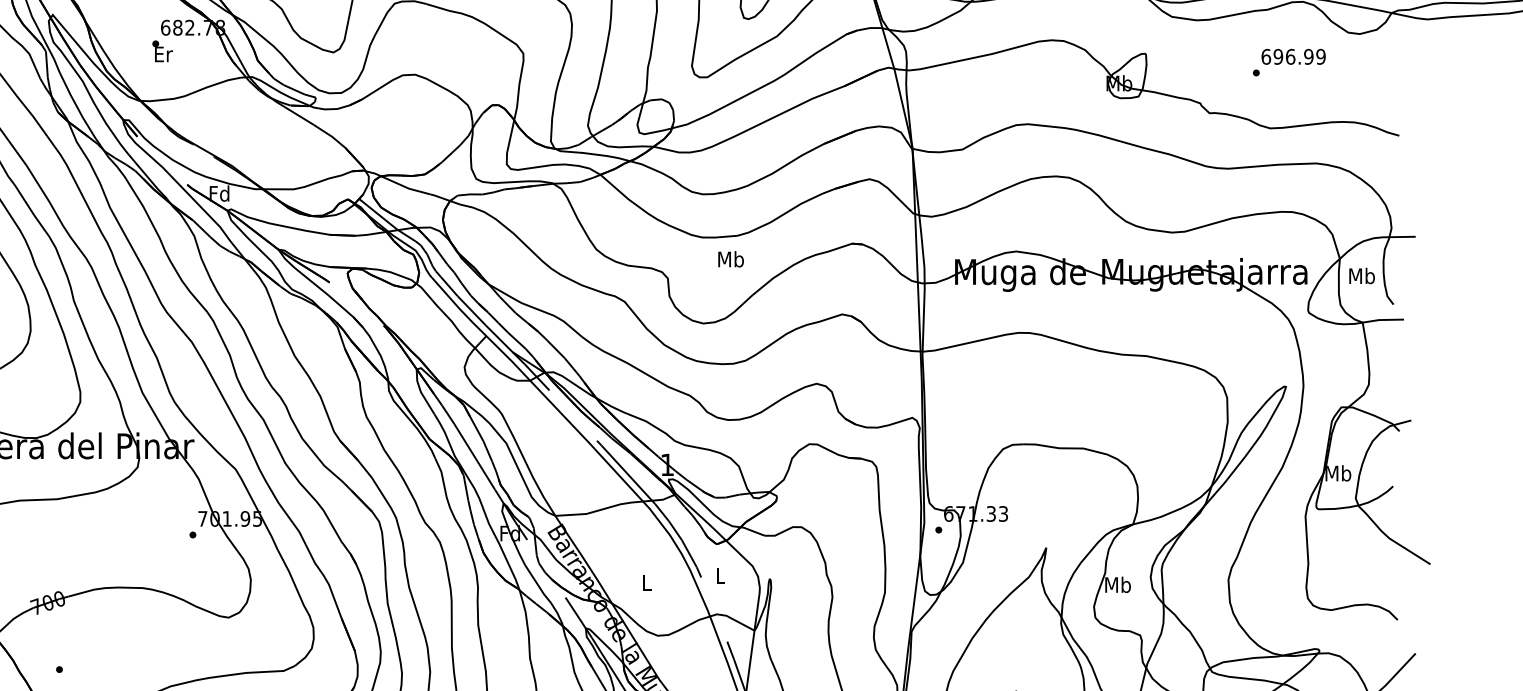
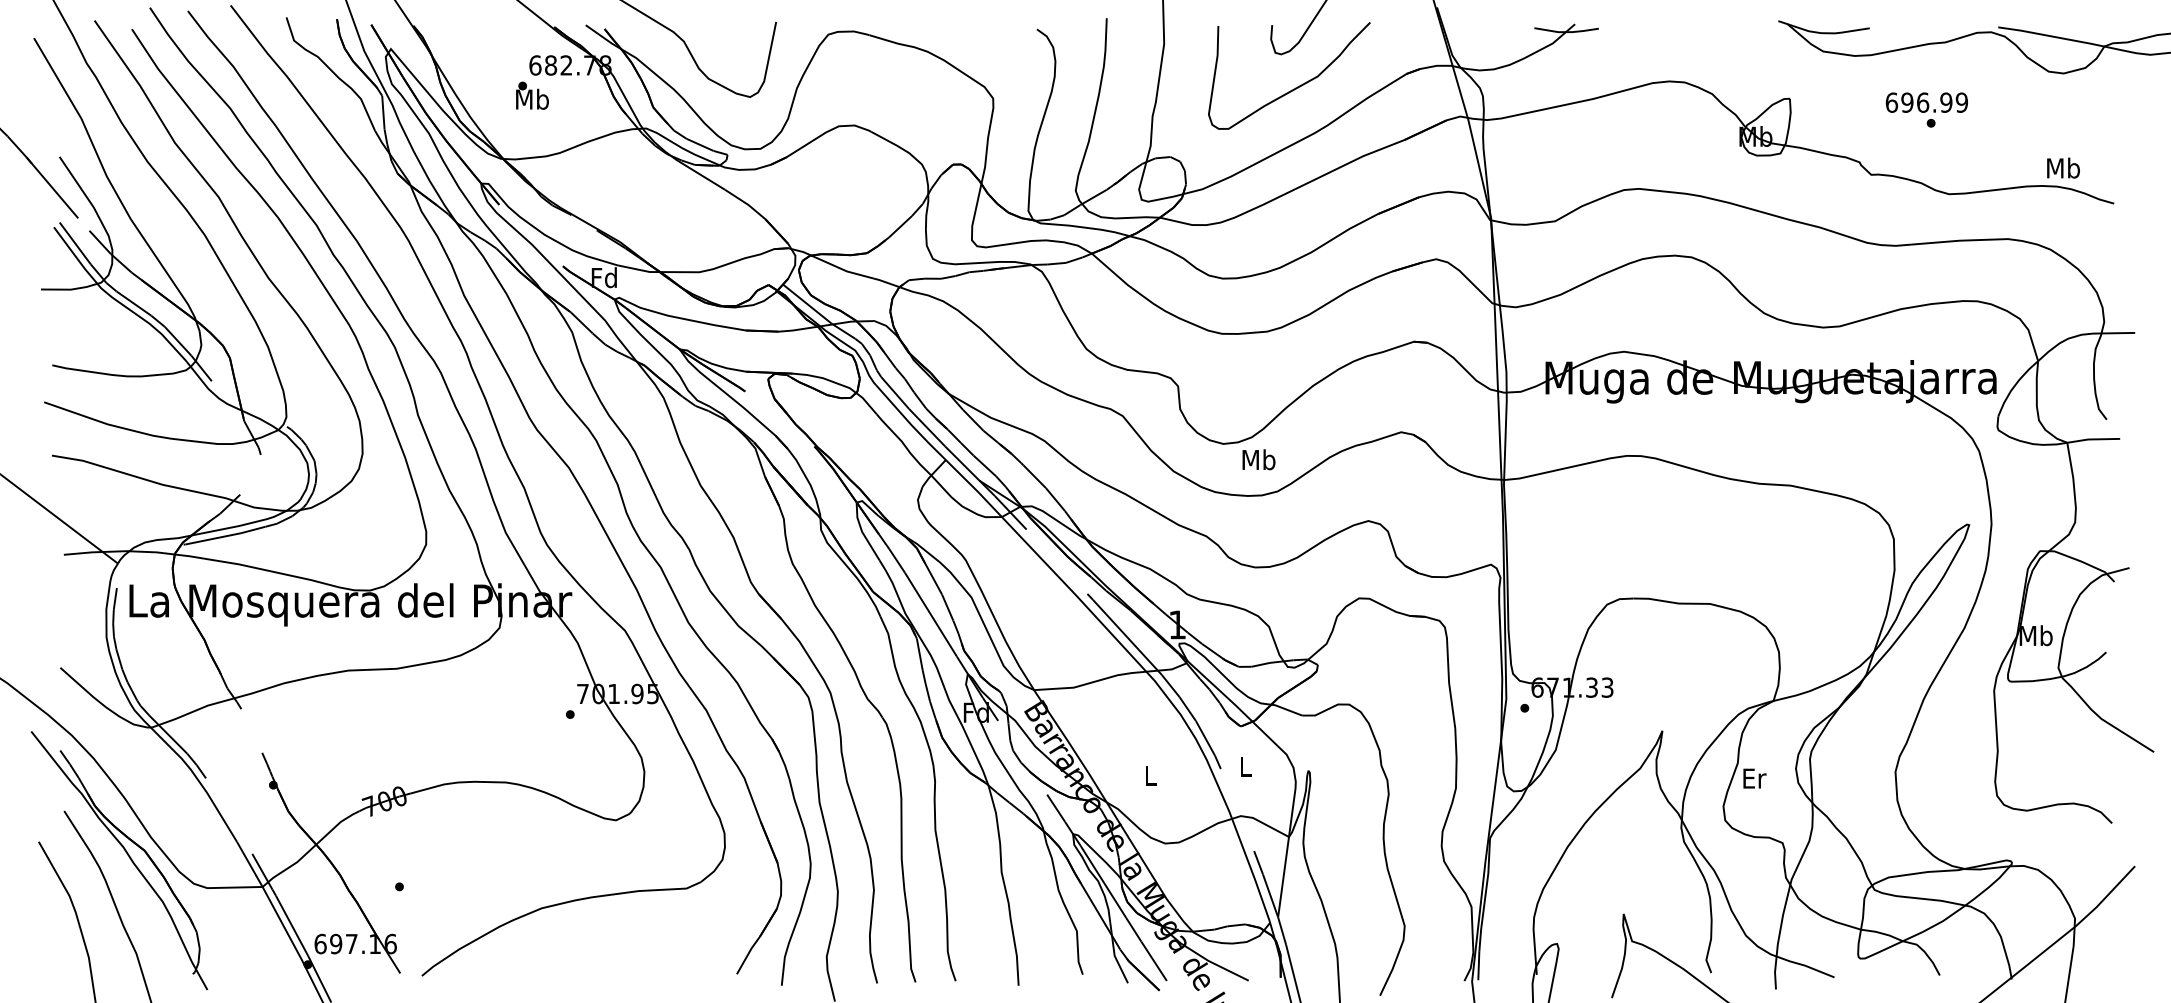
text: (163, 53) -> (532, 98), Er -> Mb
text: (1293, 56) -> (1926, 102), moved
text: (730, 259) -> (1258, 459), moved
text: (1362, 275) -> (2063, 167), moved
text: (1117, 584) -> (1753, 777), Mb -> Er

